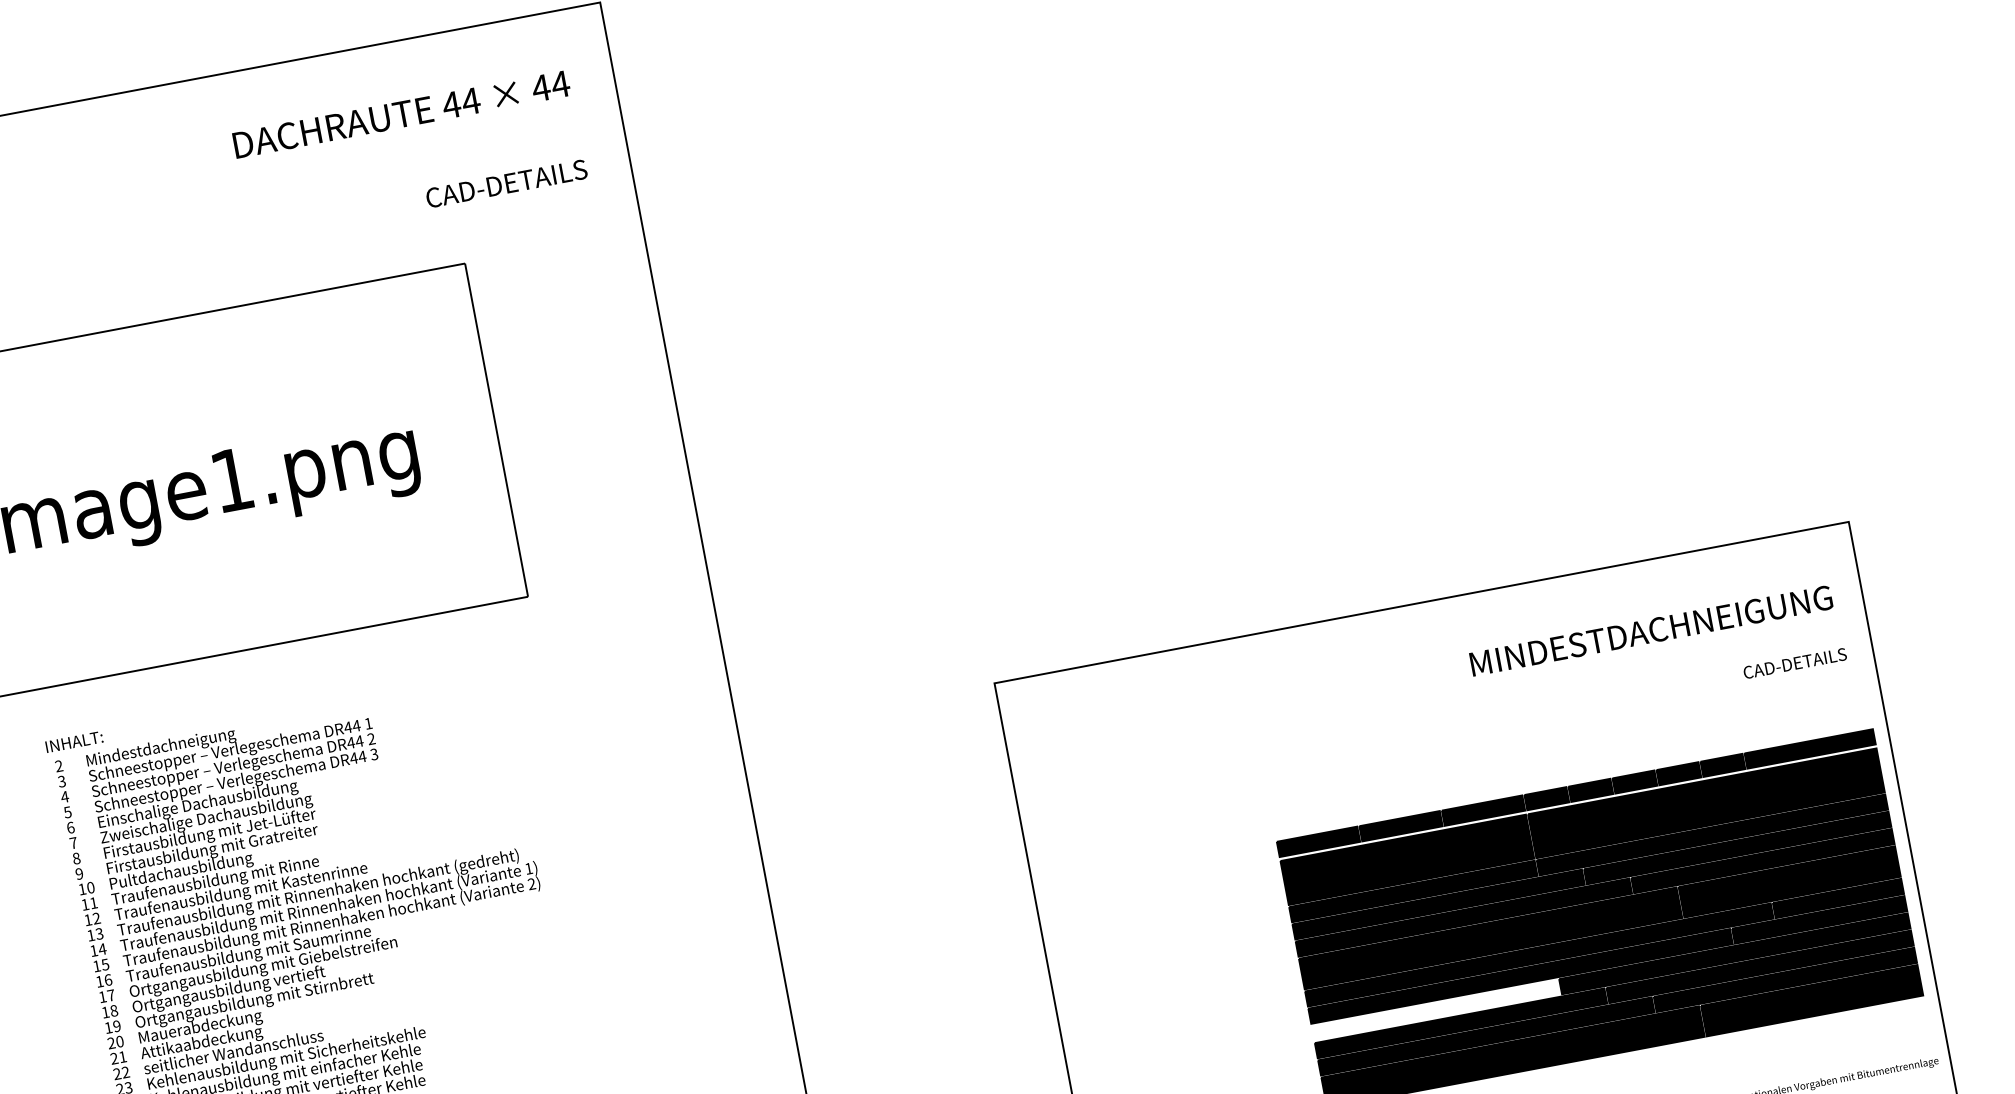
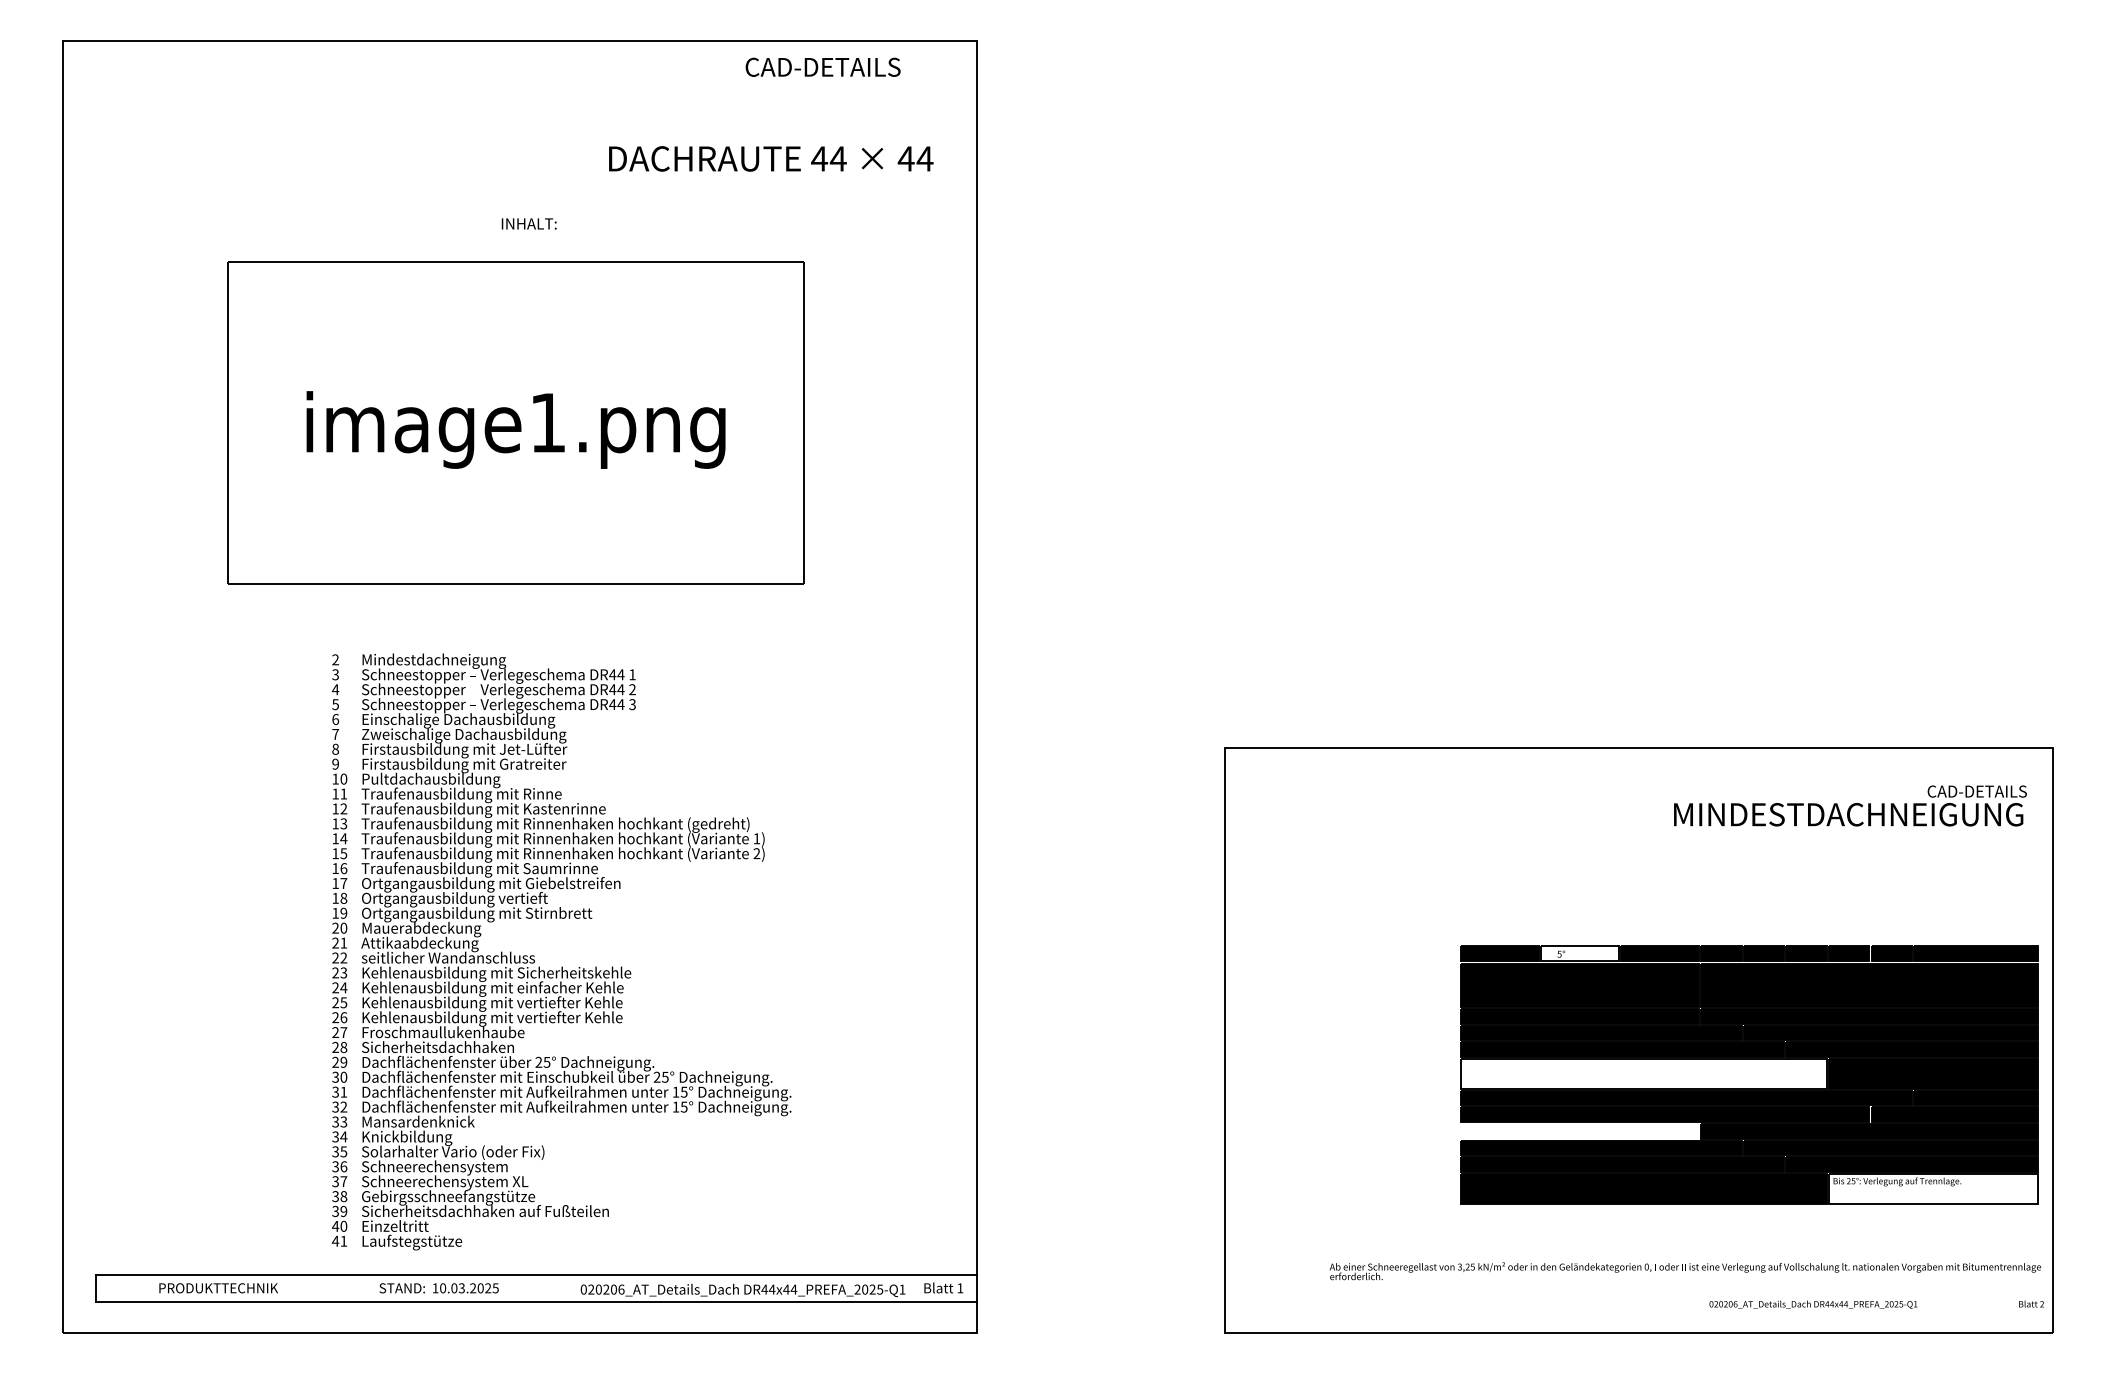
text: (401, 113) -> (771, 158), moved
text: (505, 183) -> (822, 66), moved
text: (1794, 663) -> (1976, 791), moved
text: (73, 741) -> (528, 223), moved
fill: (1400, 825) -> (1579, 952), removed
fill: (1490, 938) -> (1643, 1073), removed
fill: (1811, 1000) -> (1933, 1188), removed

